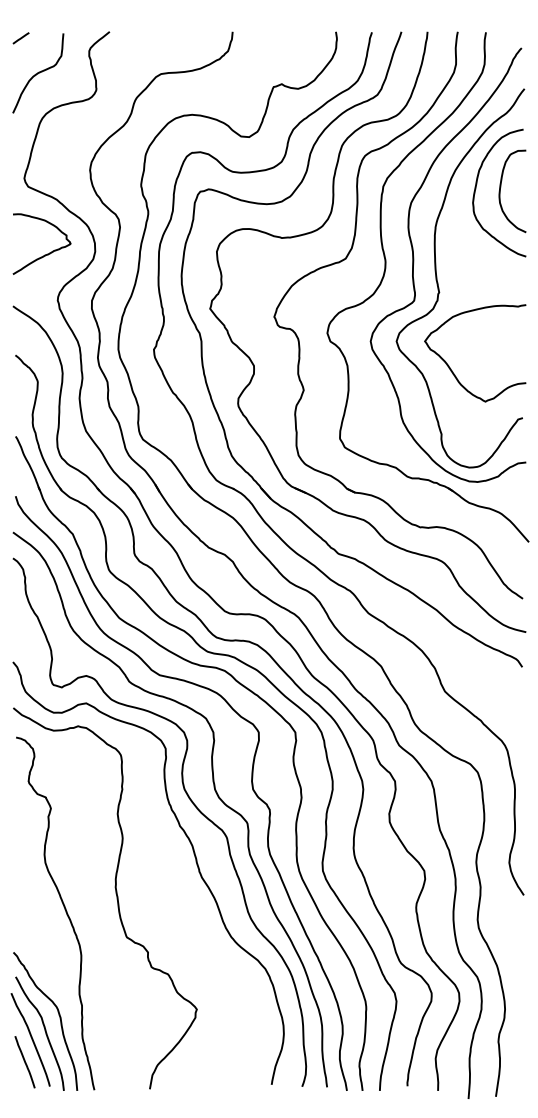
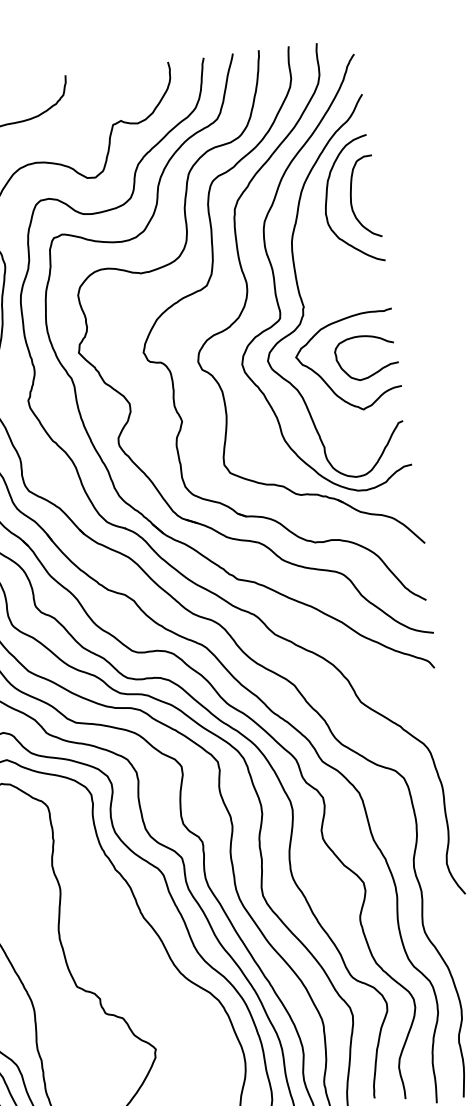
curve: (502, 365) -> (376, 371), added

